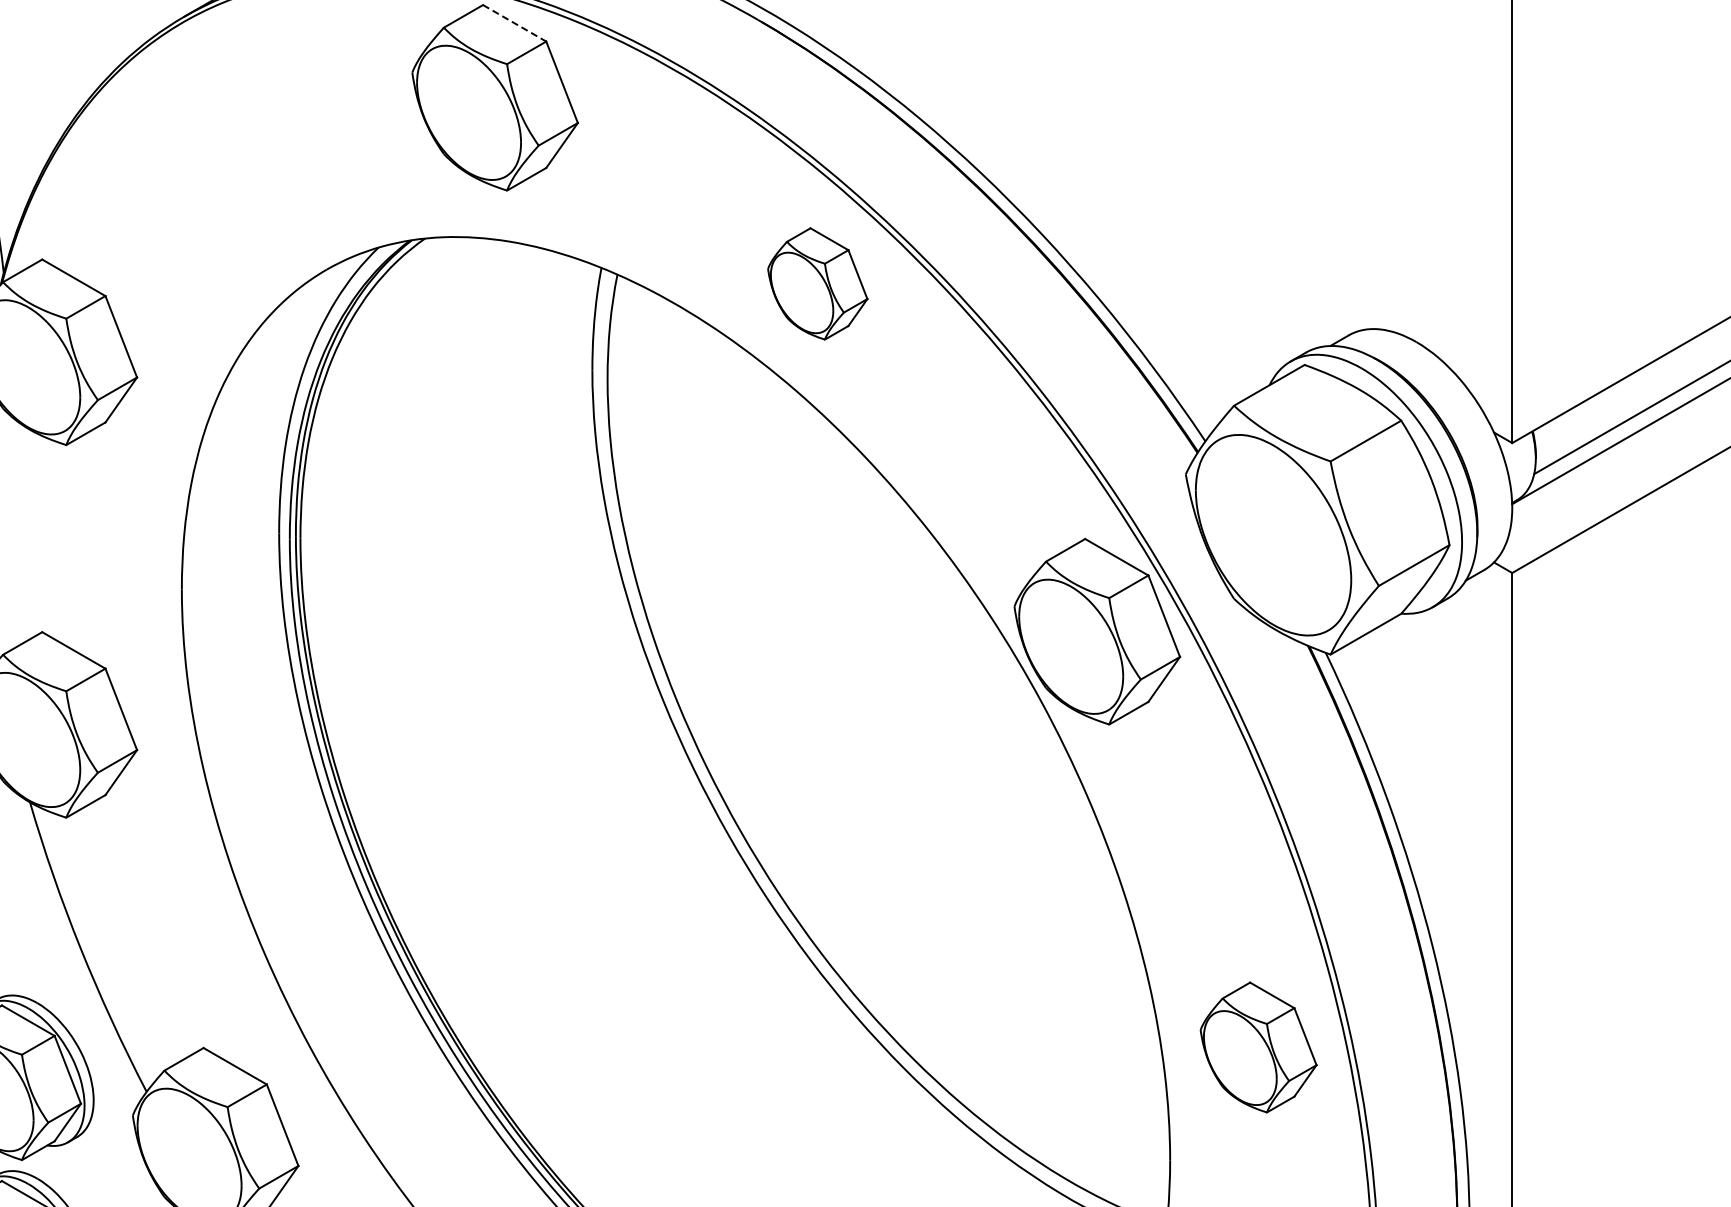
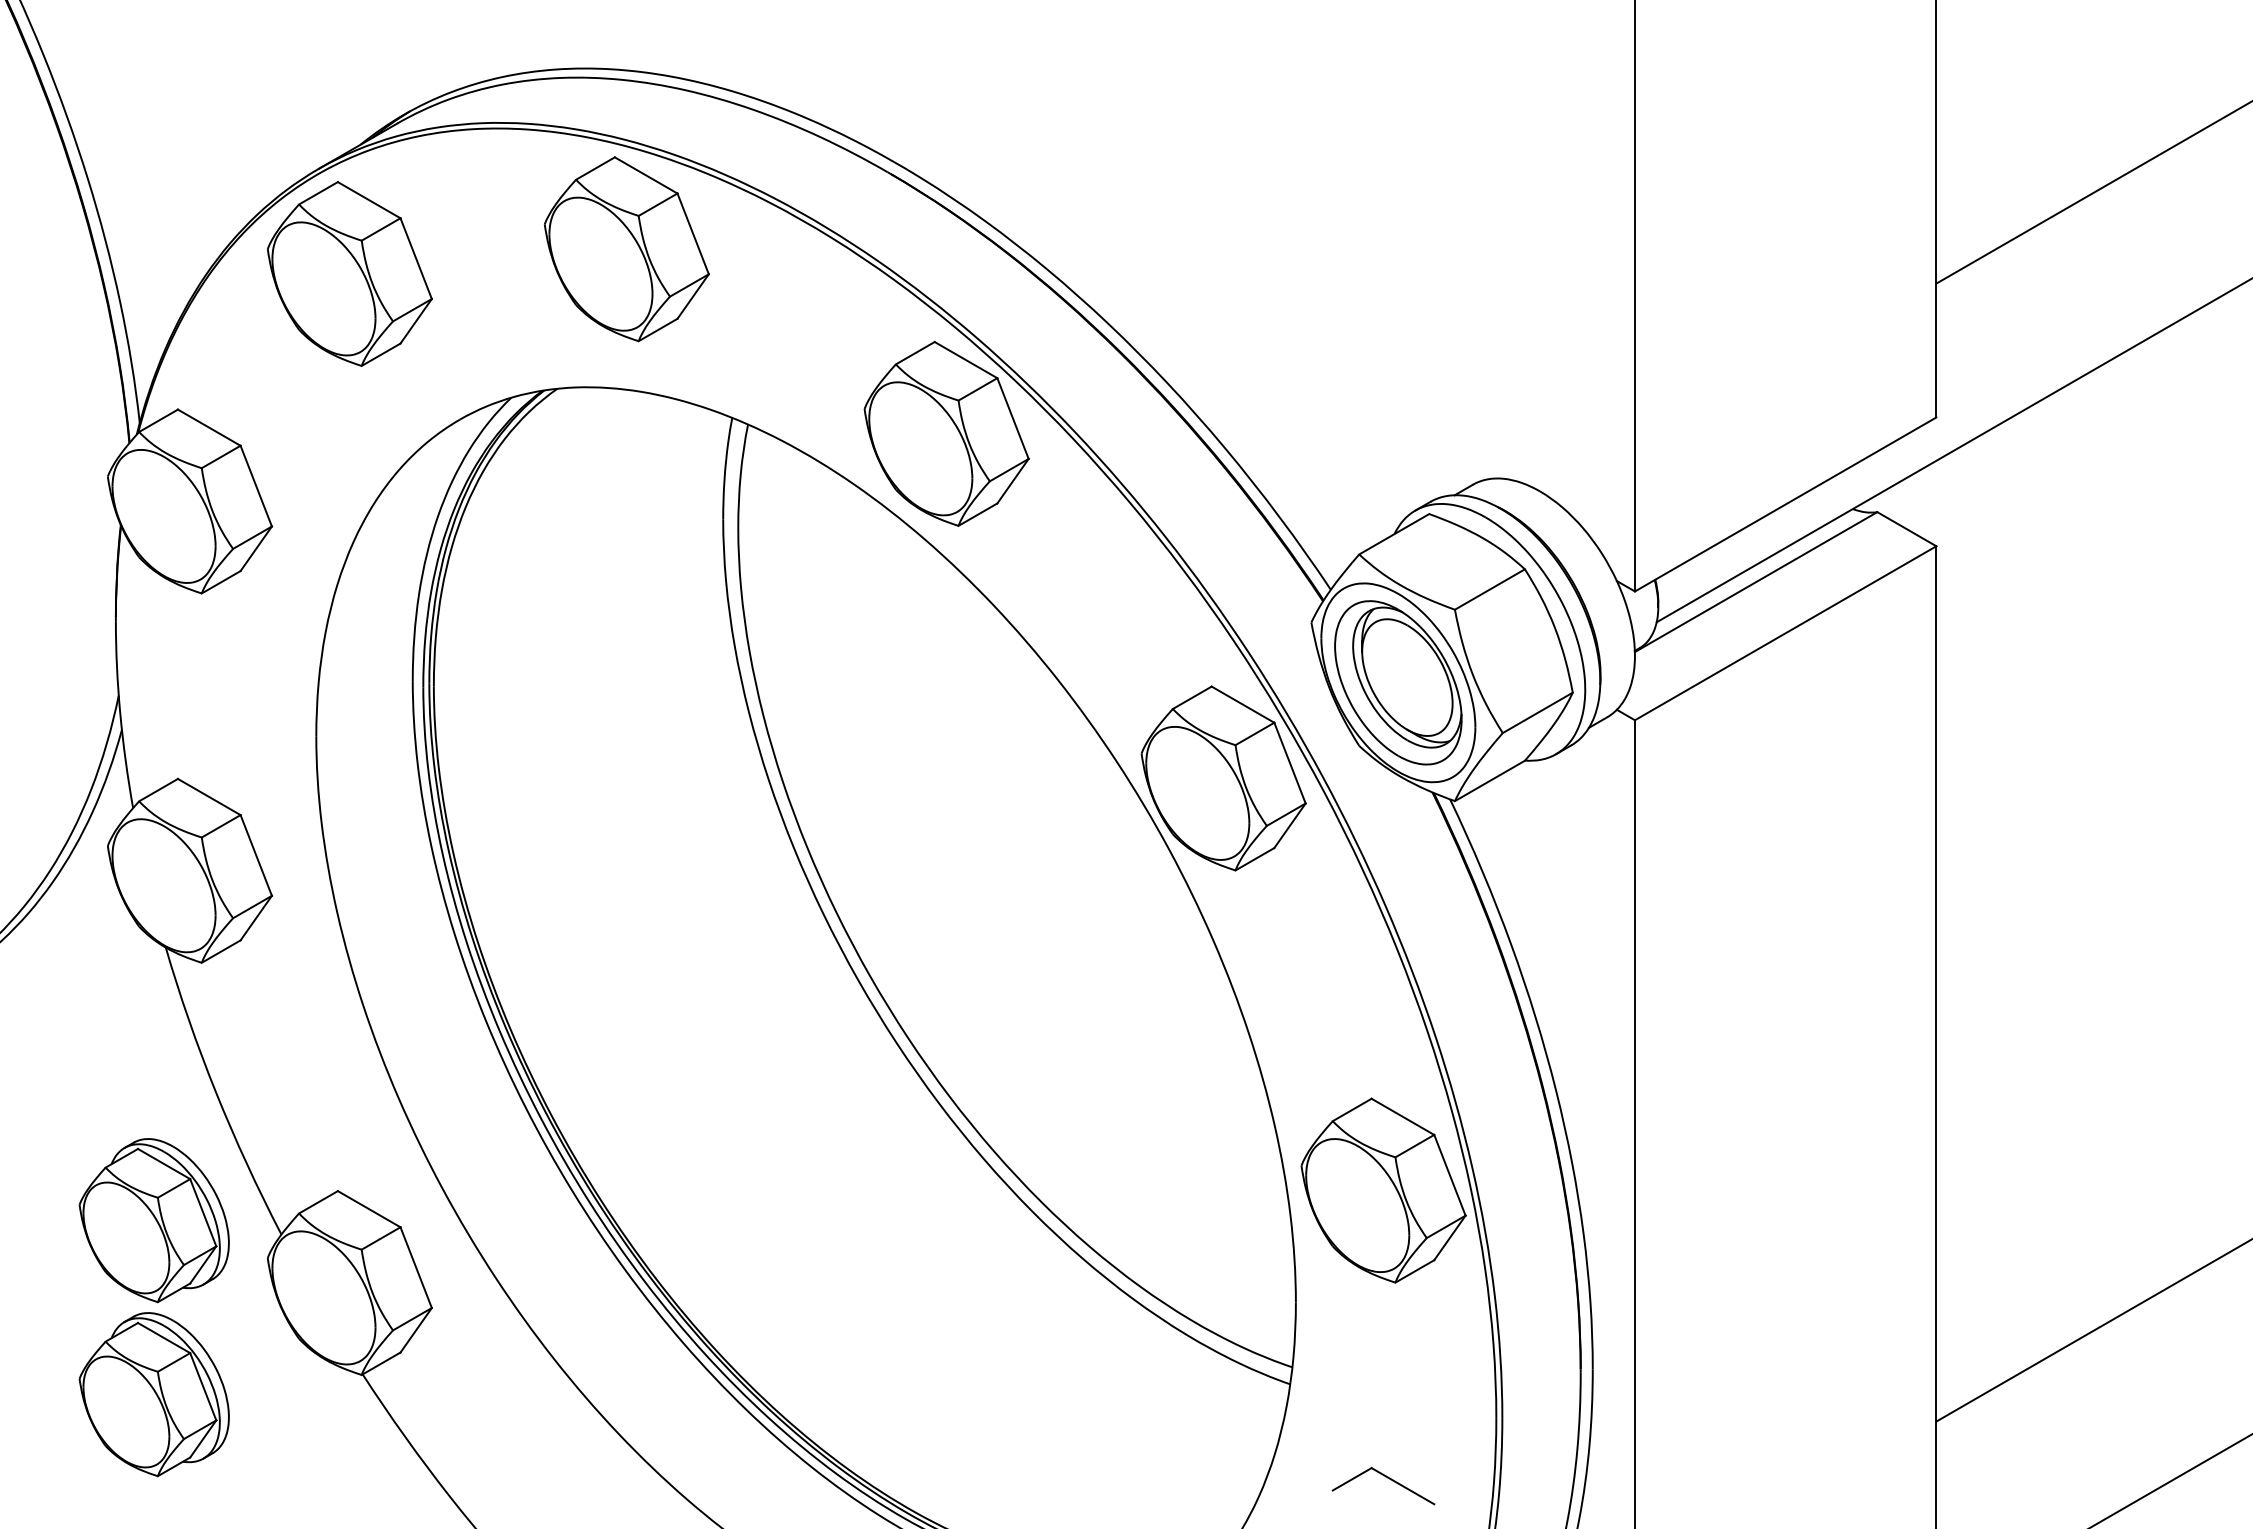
line: (514, 23) -> (646, 175), dashed -> solid
part: (215, 122) -> (349, 273), added
part: (817, 283) -> (946, 433), size x1.67
part: (1273, 534) -> (1398, 682), added
part: (1258, 1047) -> (1383, 1190), size x1.43

